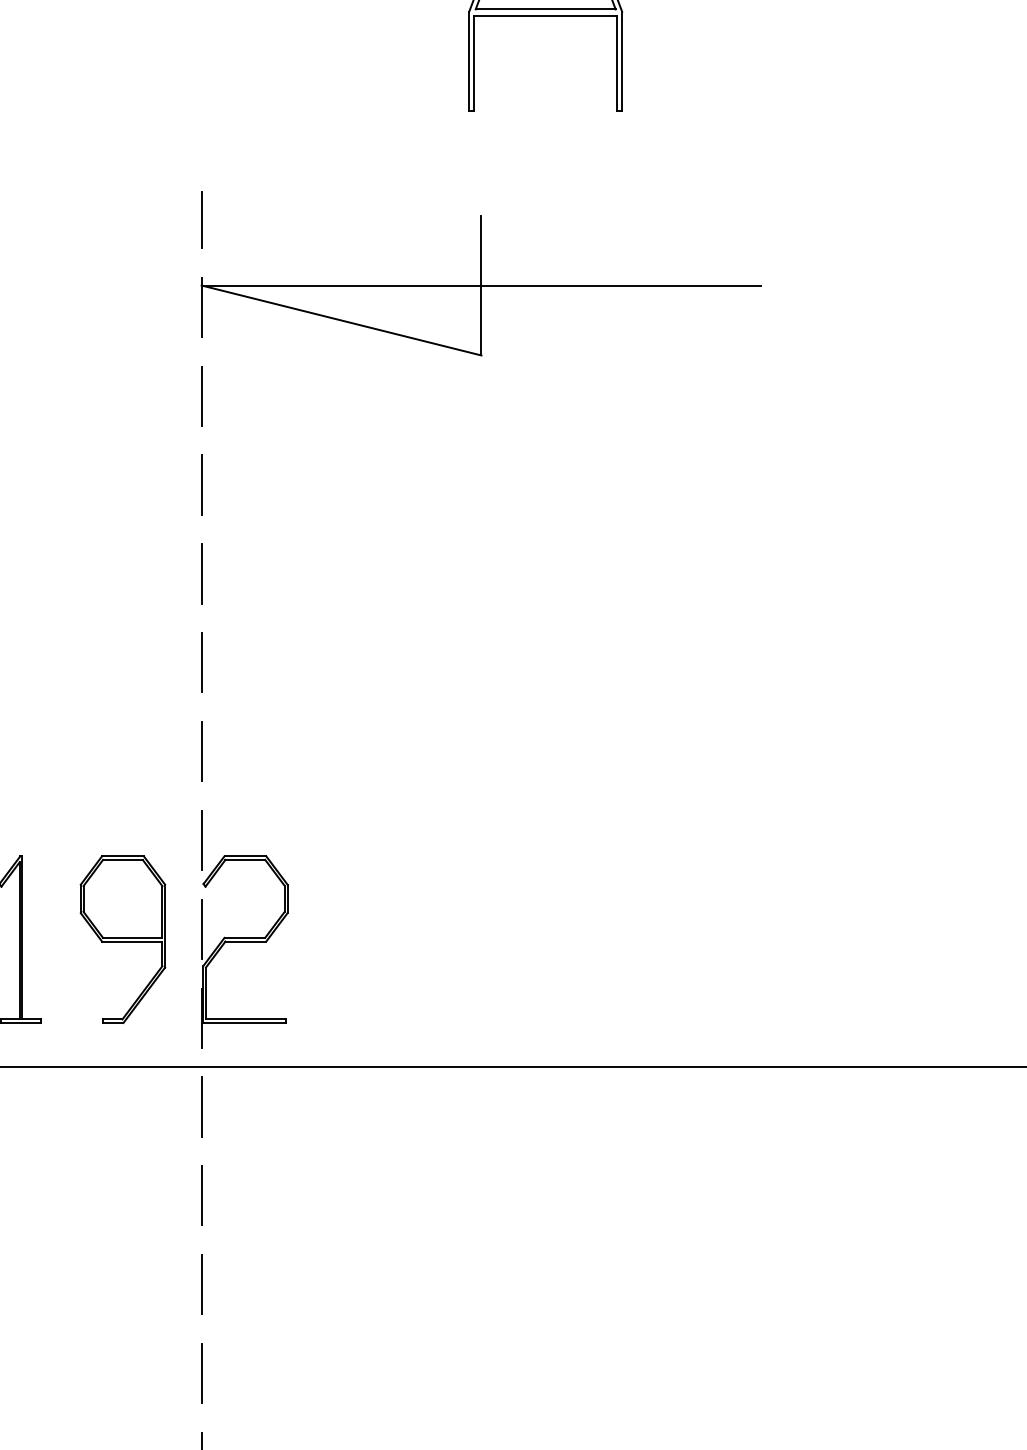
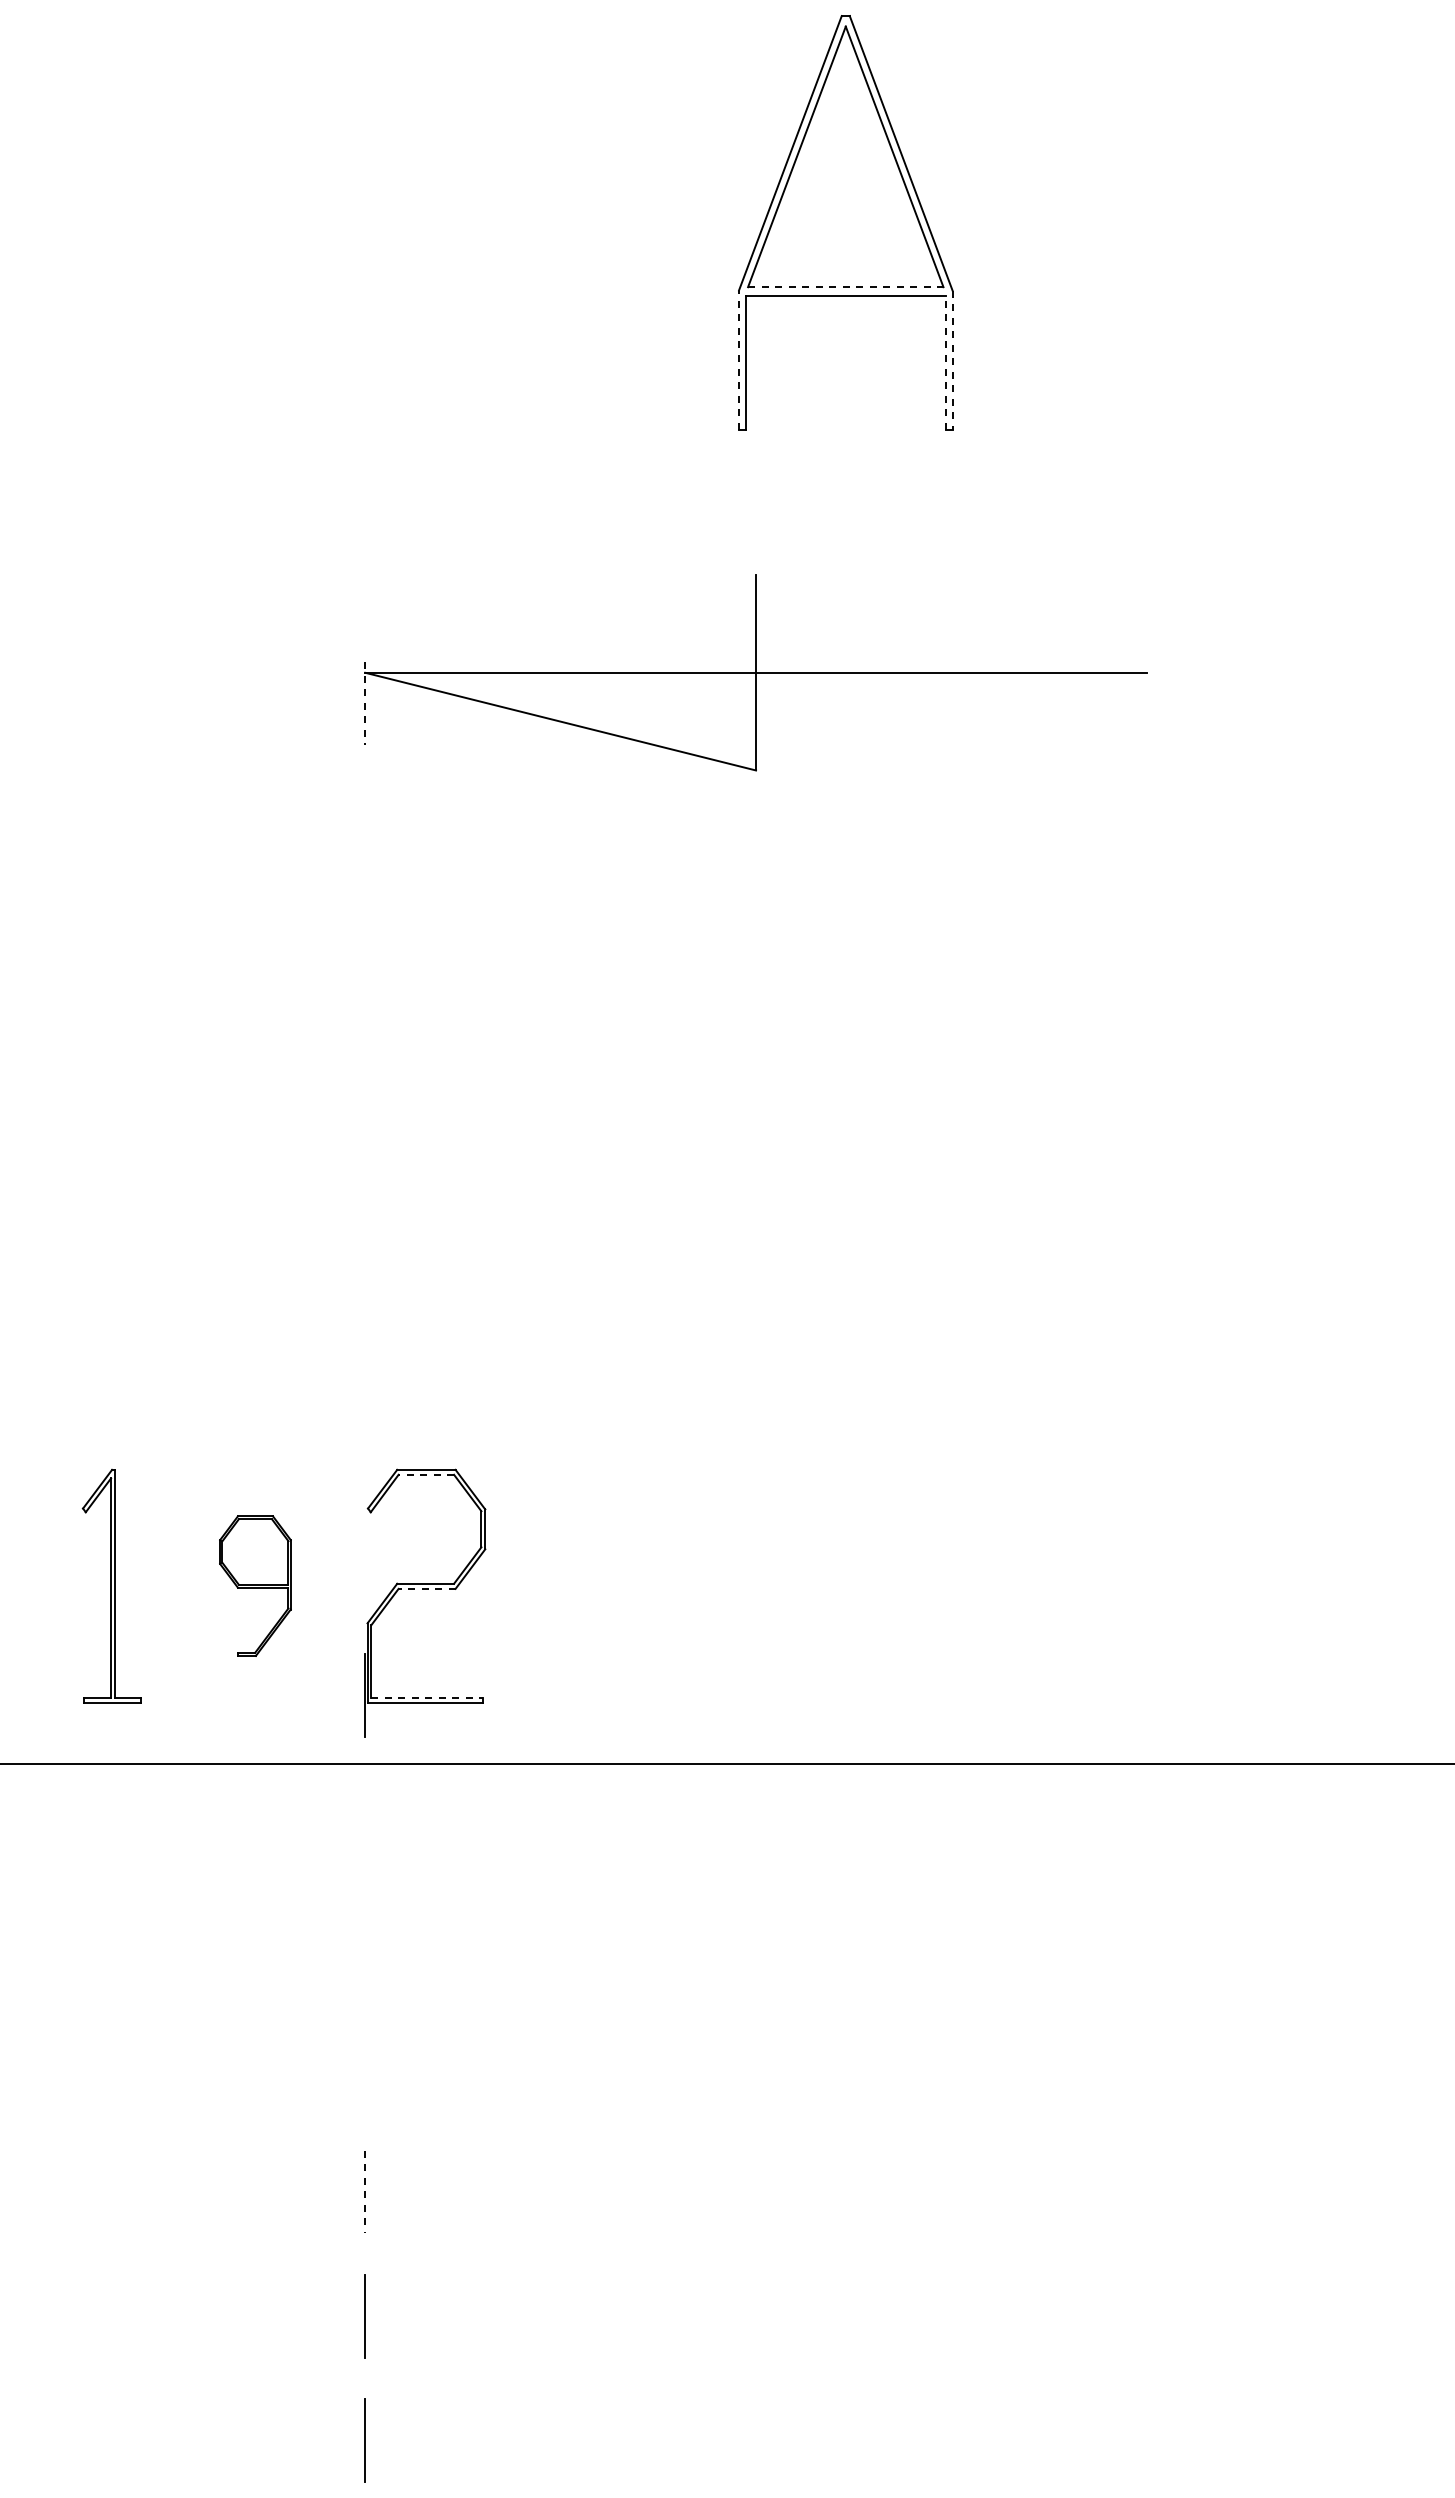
line: (545, 9) -> (845, 287), solid -> dashed
line: (469, 61) -> (739, 360), solid -> dashed
line: (622, 61) -> (952, 360), solid -> dashed
line: (617, 63) -> (945, 362), solid -> dashed
line: (201, 220) -> (365, 581), removed
line: (201, 307) -> (365, 703), solid -> dashed
line: (201, 396) -> (365, 827), removed
line: (201, 485) -> (365, 951), removed
line: (201, 573) -> (365, 1075), removed
line: (201, 662) -> (365, 1199), removed
line: (201, 751) -> (365, 1323), removed
line: (201, 840) -> (365, 1447), removed
line: (245, 859) -> (426, 1474), solid -> dashed
line: (201, 929) -> (365, 1571), removed
part: (123, 939) -> (255, 1585), size x0.6
line: (245, 941) -> (426, 1588), solid -> dashed
line: (246, 1019) -> (427, 1697), solid -> dashed
line: (201, 1106) -> (365, 1819), removed
line: (201, 1195) -> (365, 1943), removed
line: (201, 1284) -> (365, 2067), removed
line: (201, 1373) -> (365, 2192), solid -> dashed

